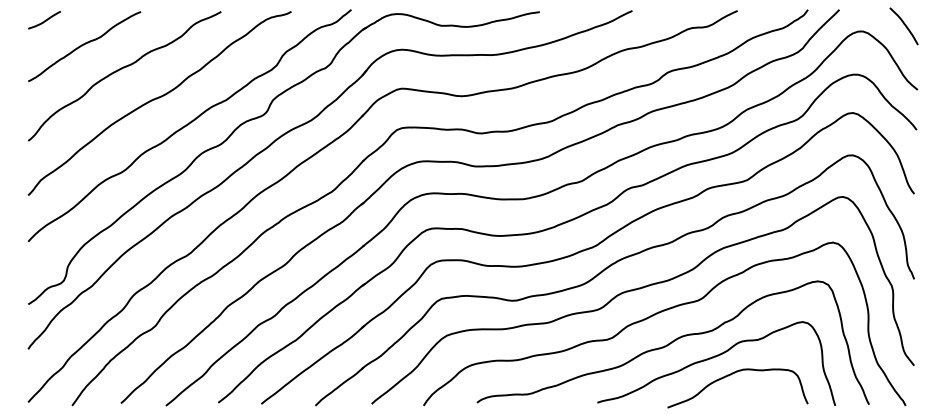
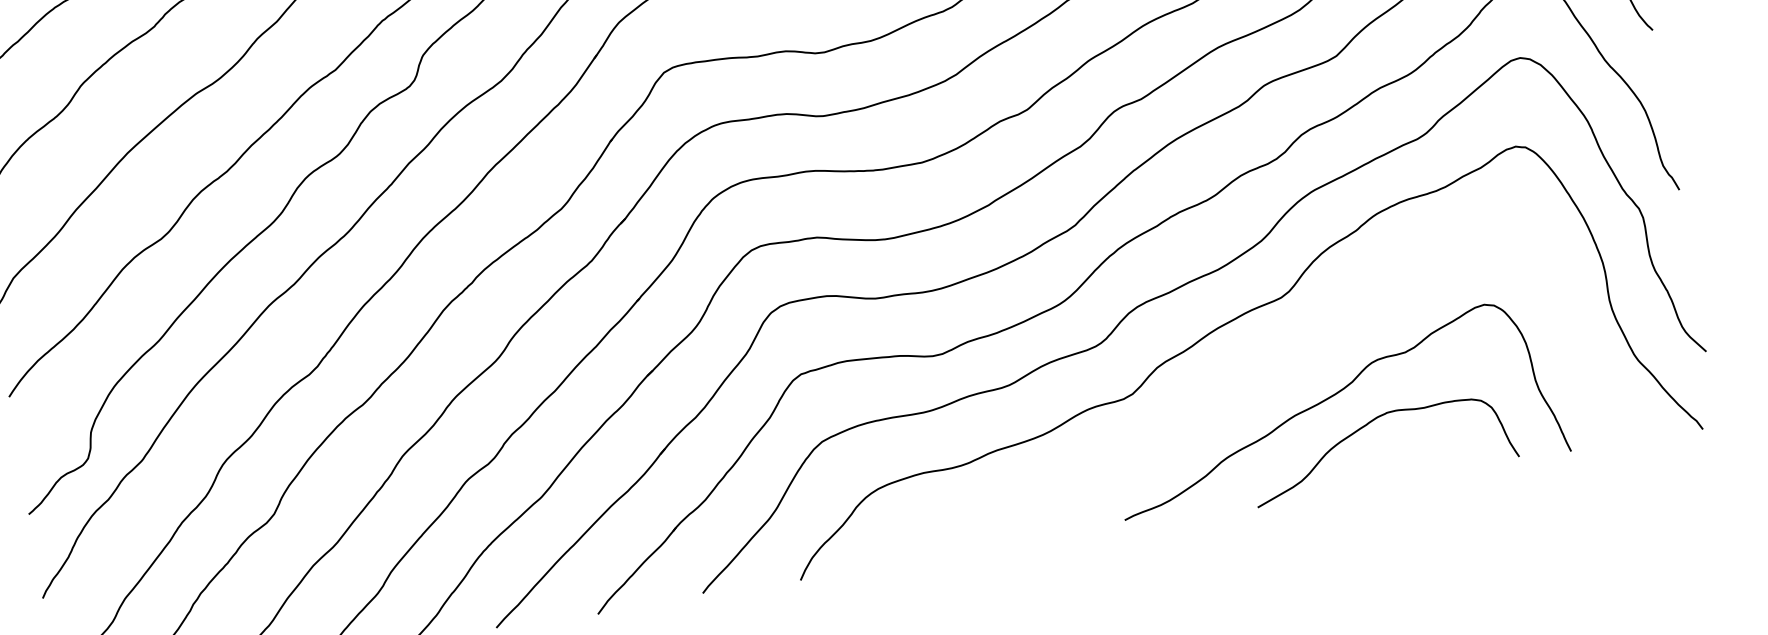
curve: (672, 342) -> (1246, 383), removed

